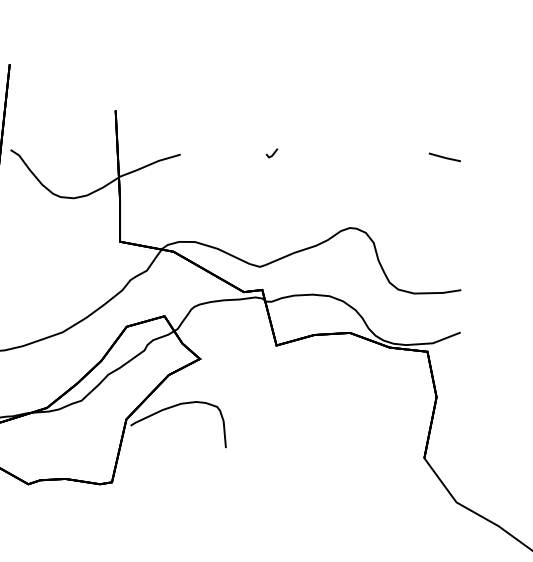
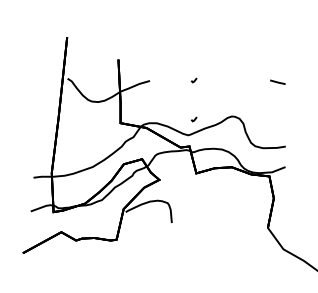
line: (270, 234) -> (193, 119), added

